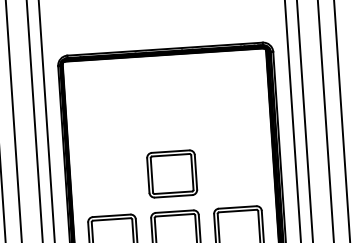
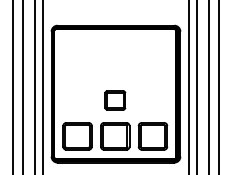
part: (172, 174) -> (115, 100), size x0.7

